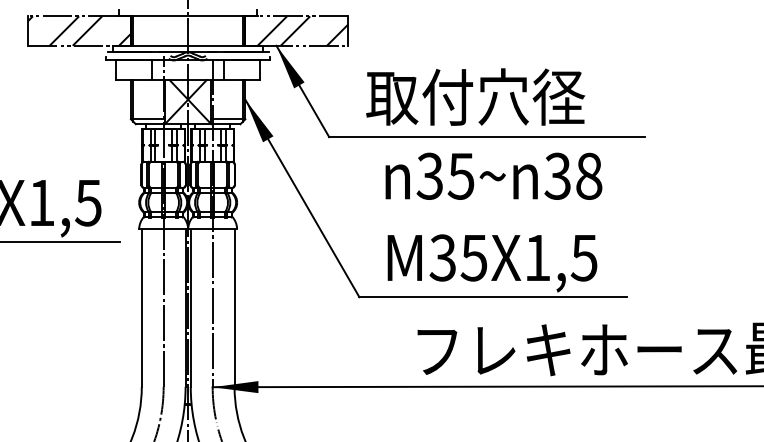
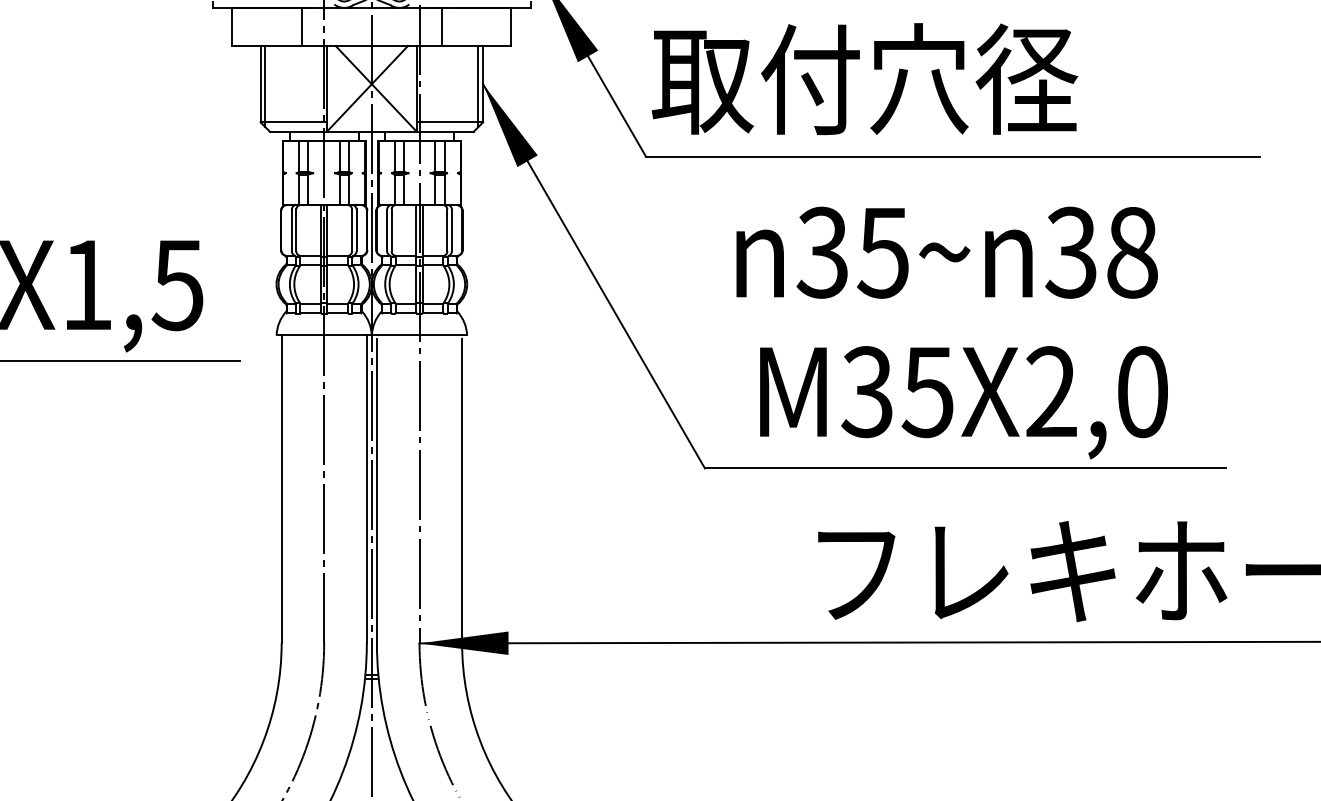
text: (475, 96) -> (864, 77), moved
text: (493, 175) -> (946, 251), moved
text: (560, 257) -> (1096, 391), M35X1,5 -> M35X2,0

